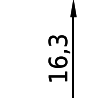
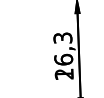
text: (57, 76) -> (63, 73), 16,3 -> 26,3

